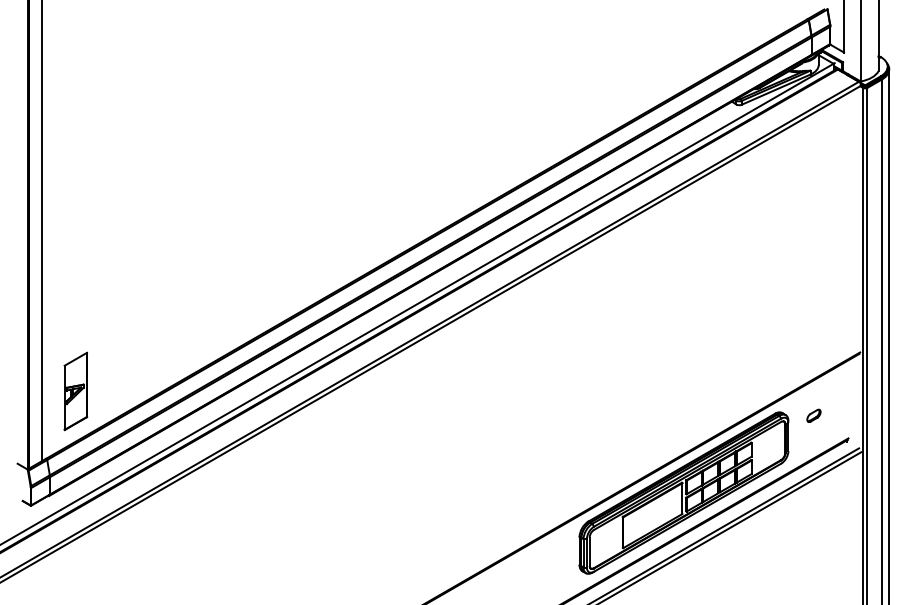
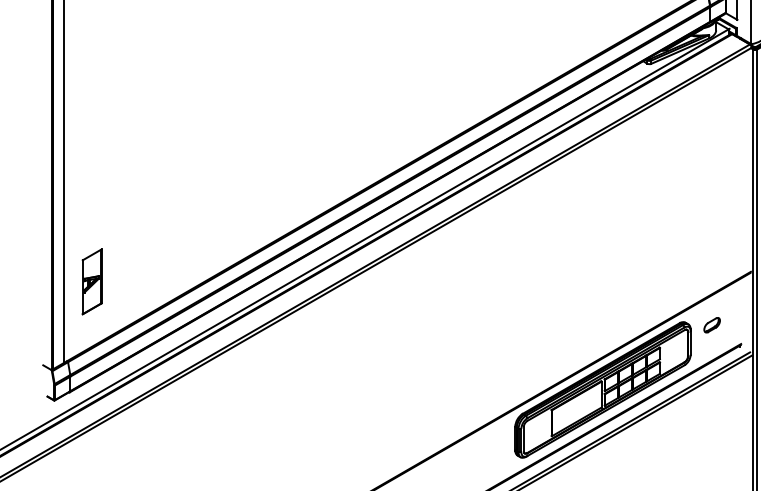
part: (75, 391) -> (91, 281), moved
part: (813, 415) -> (711, 324), size x1.4

